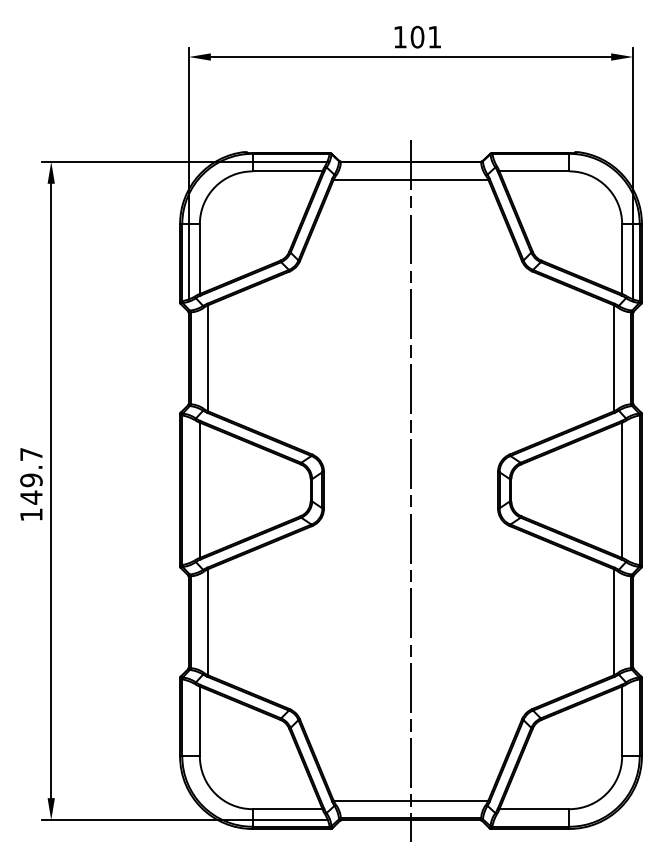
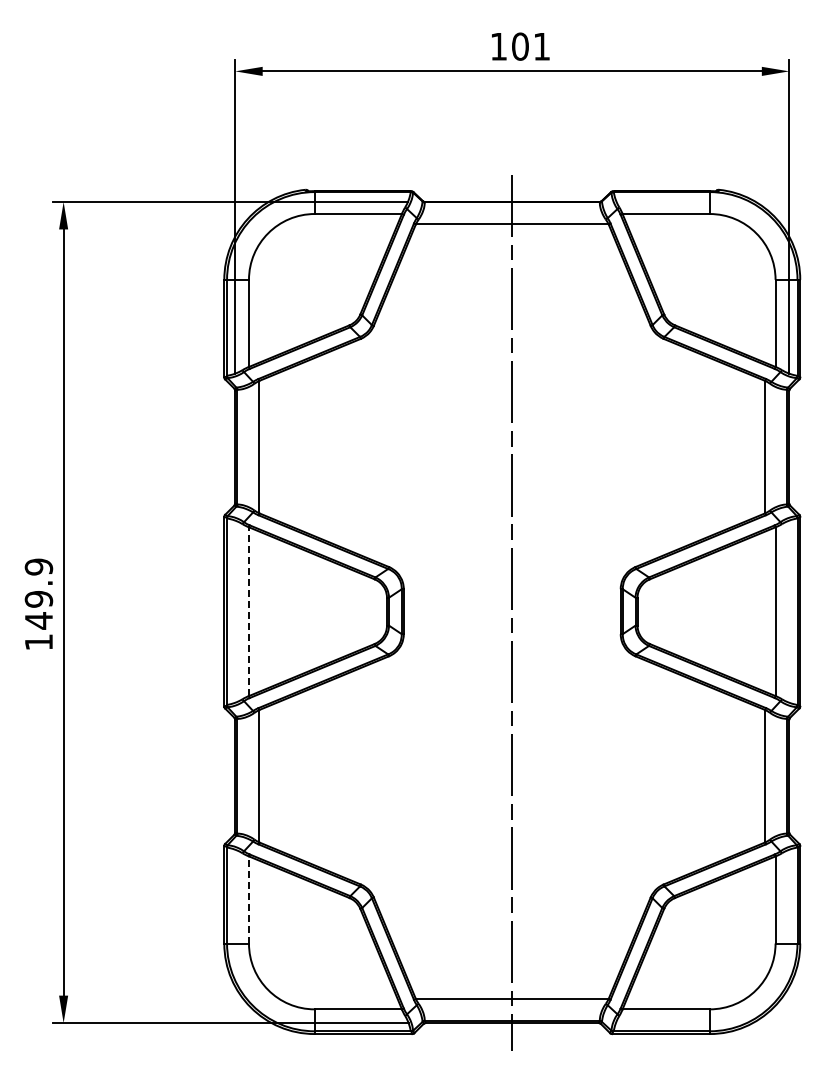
text: (31, 454) -> (38, 566), 149.7 -> 149.9
line: (199, 490) -> (248, 611), solid -> dashed
line: (199, 721) -> (248, 899), solid -> dashed

